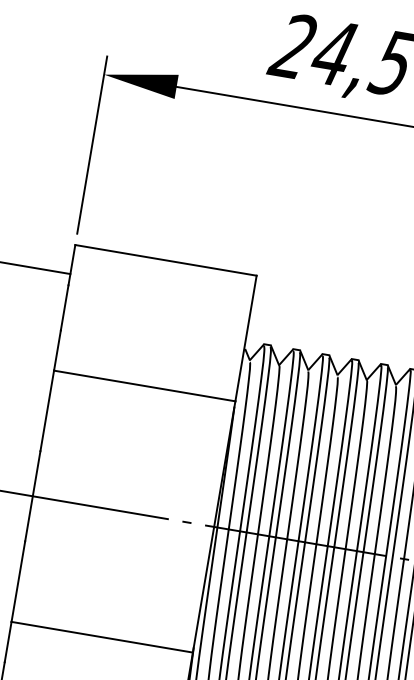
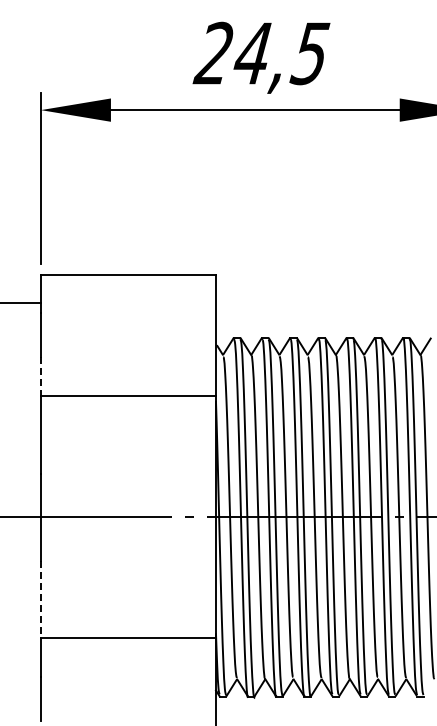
line: (57, 350) -> (40, 376), solid -> dashed
line: (17, 581) -> (40, 599), solid -> dashed

